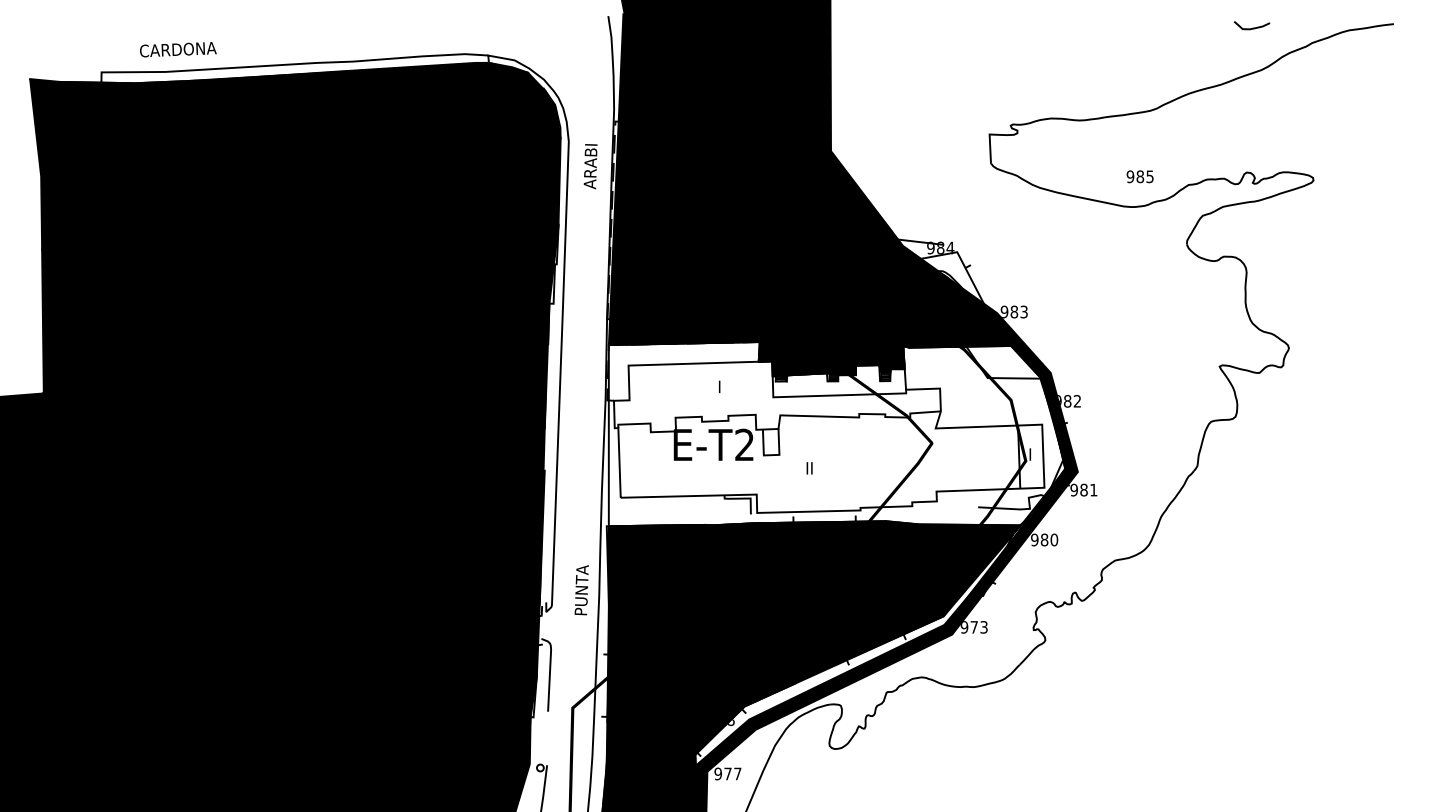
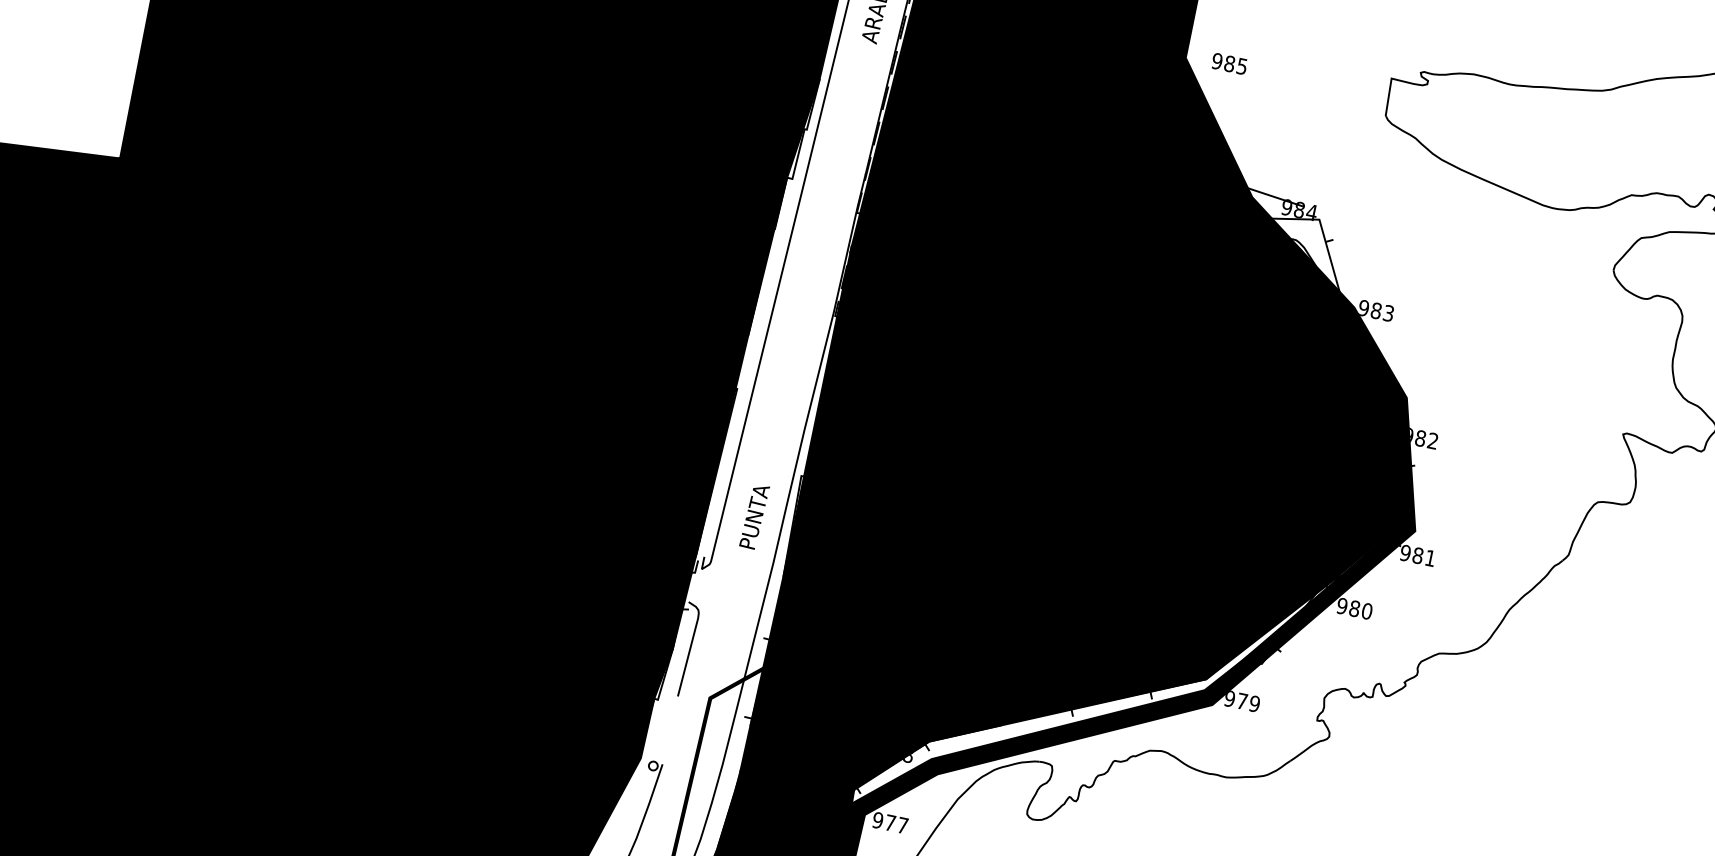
text: (1139, 176) -> (1228, 63), moved
fill: (836, 434) -> (1117, 419), added
text: (581, 590) -> (754, 516), moved
text: (983, 627) -> (1253, 704), 973 -> 979

